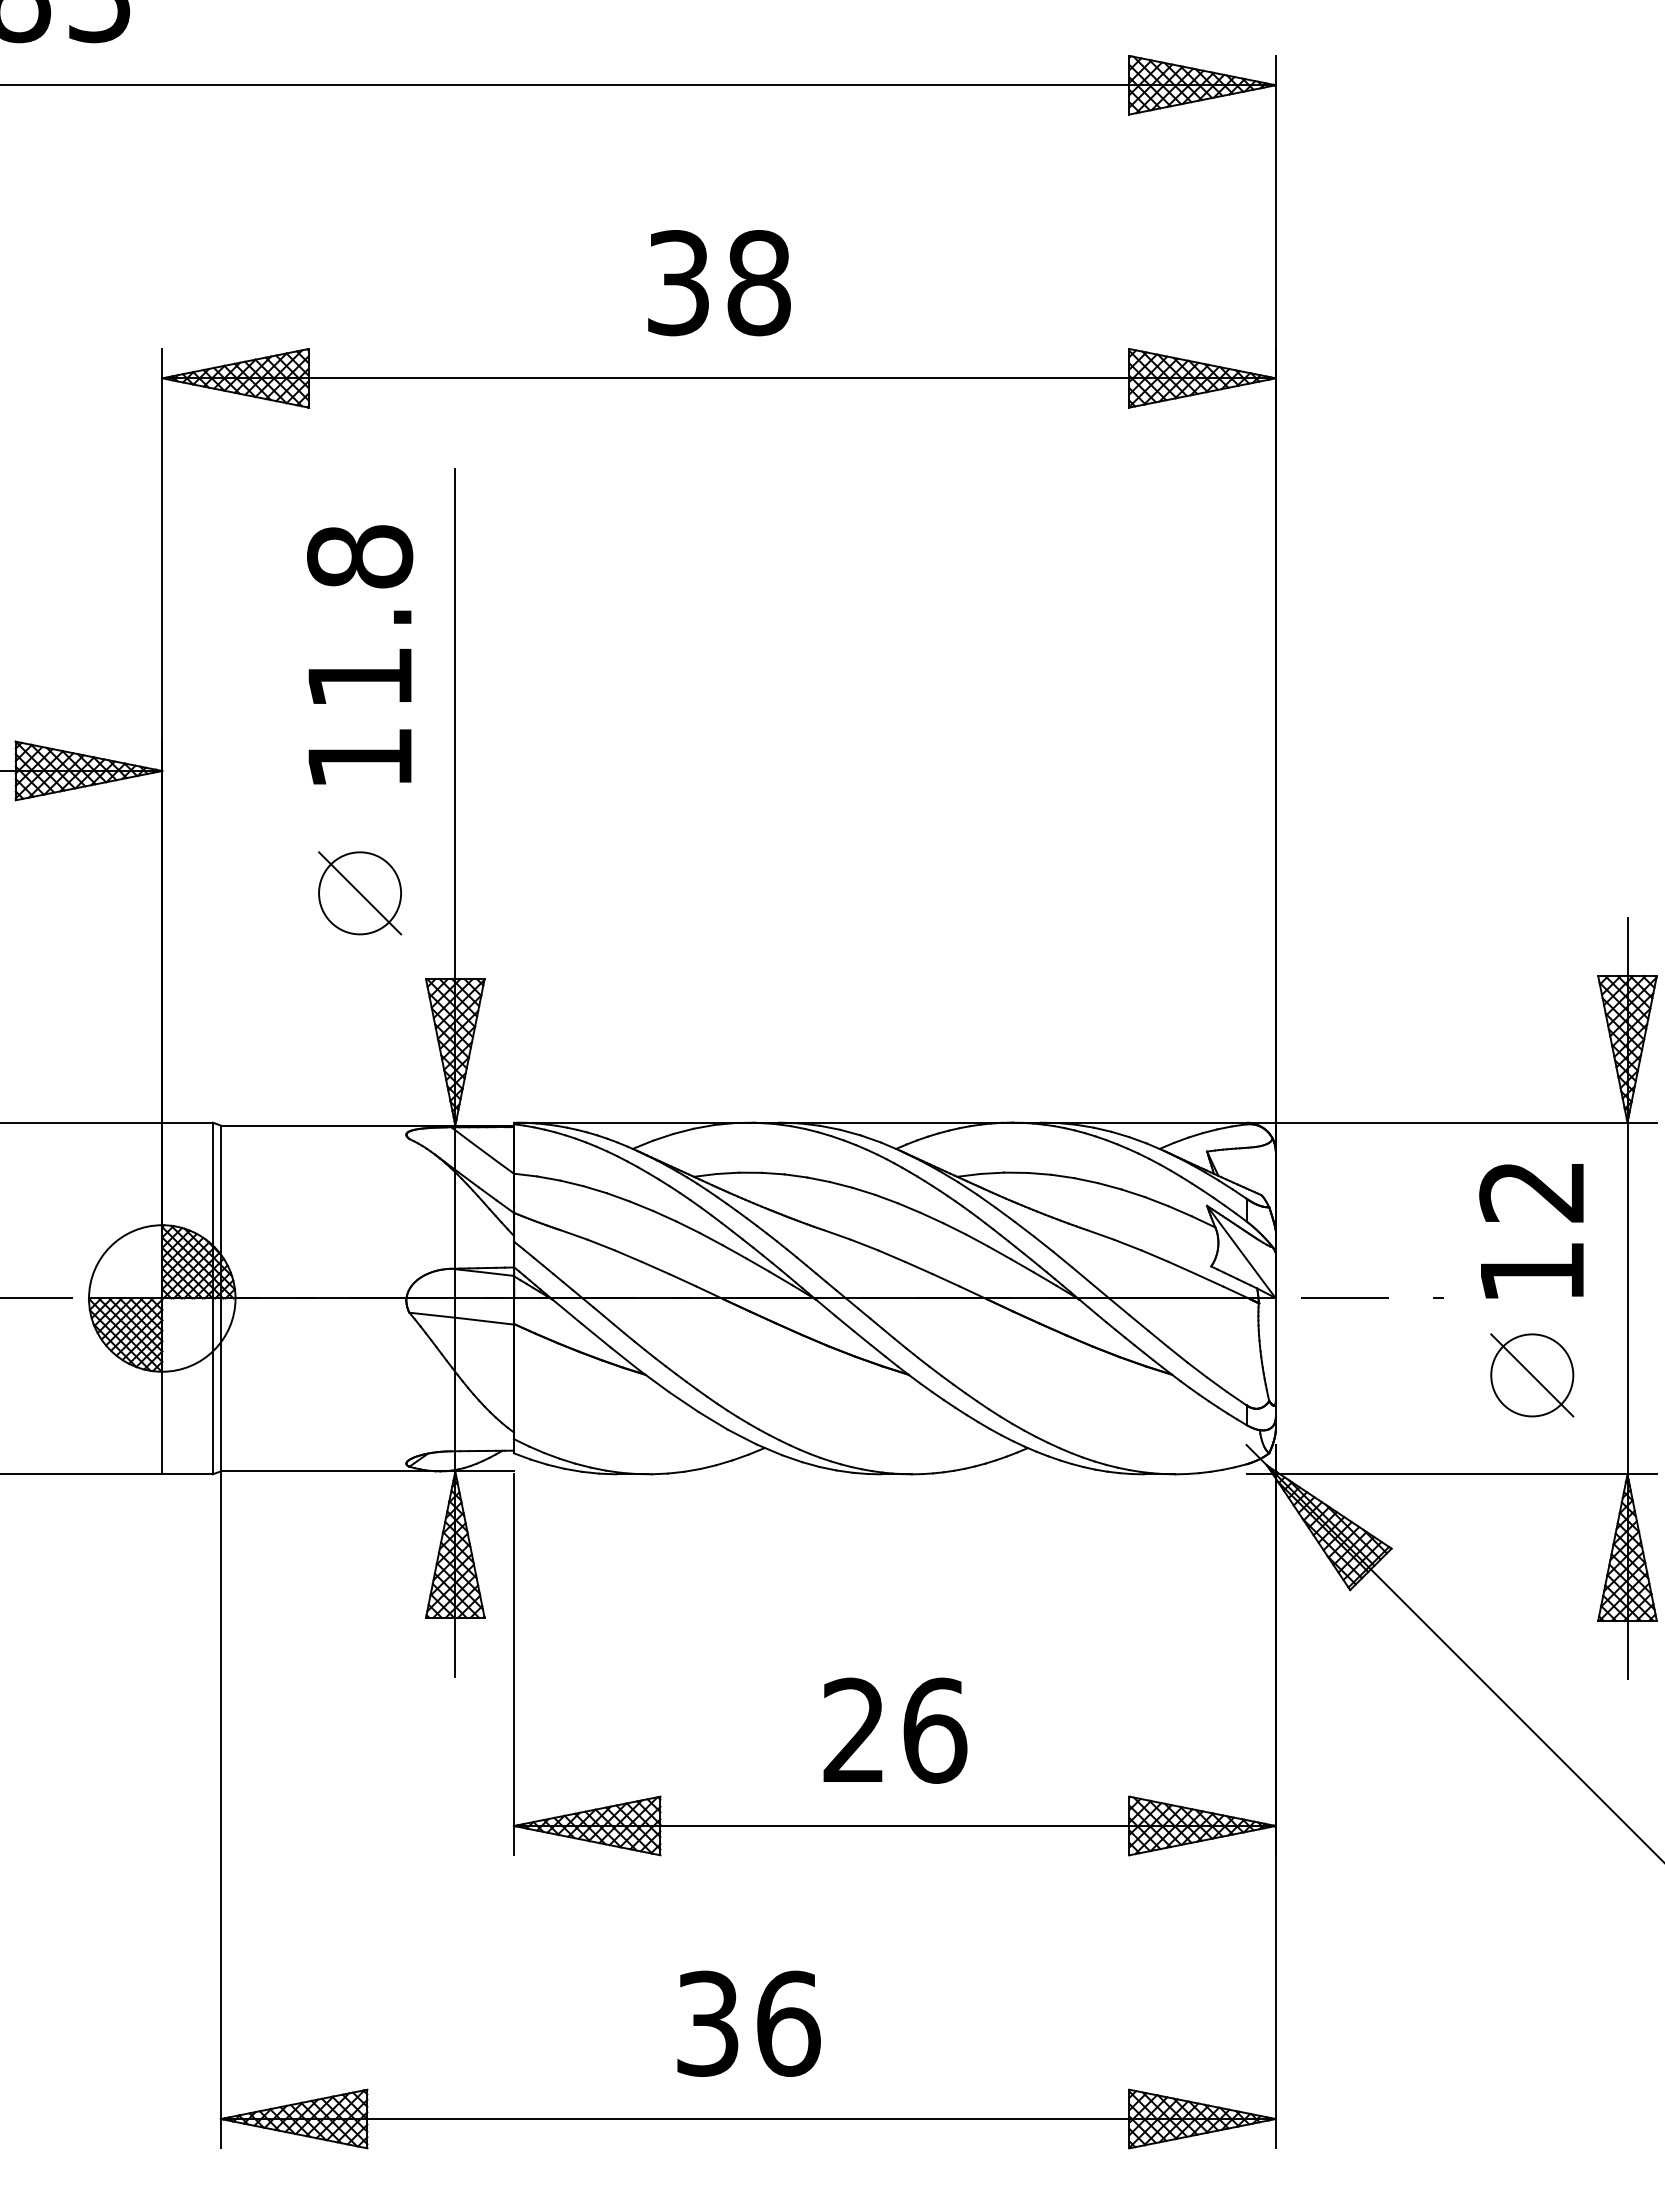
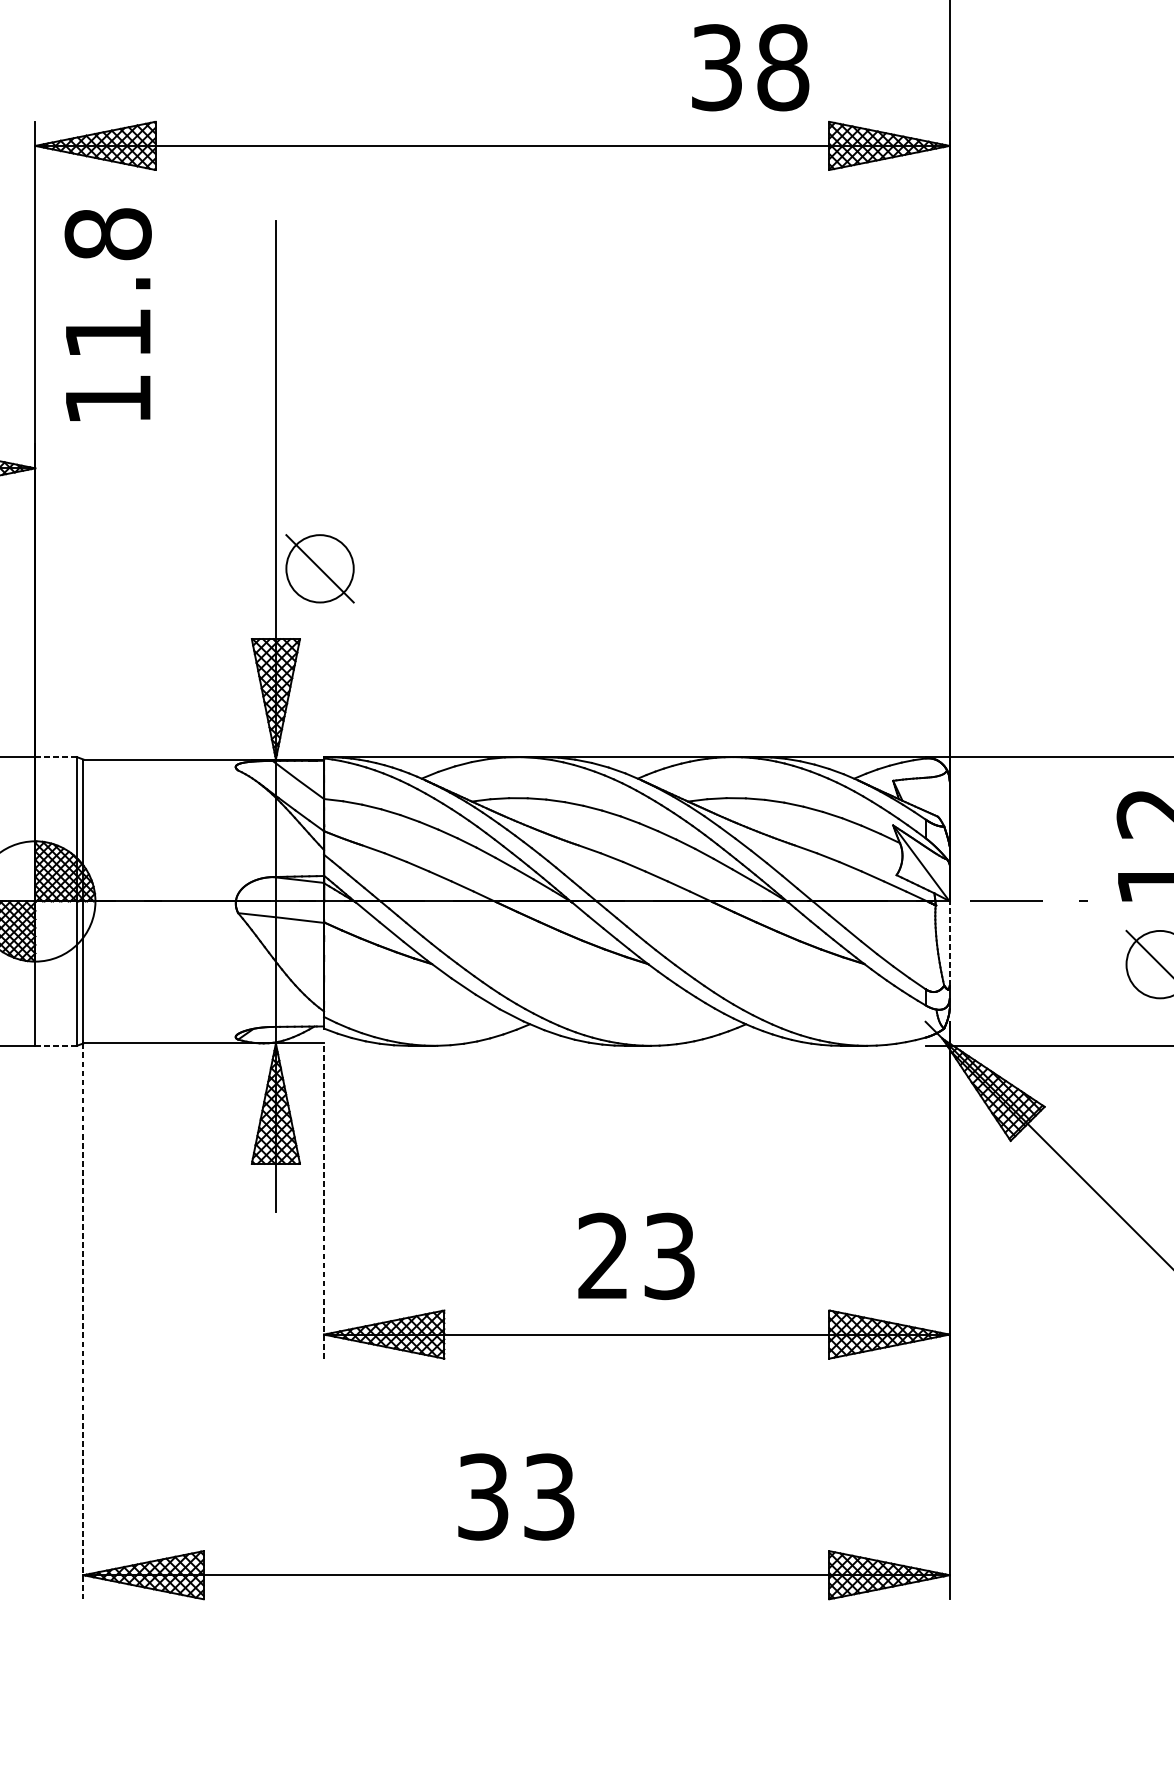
text: (719, 283) -> (750, 68), moved
text: (360, 654) -> (108, 314), moved
part: (360, 893) -> (320, 568), moved
line: (188, 1122) -> (56, 756), solid -> dashed
line: (1275, 1349) -> (949, 943), solid -> dashed
line: (188, 1474) -> (56, 1045), solid -> dashed
line: (513, 1665) -> (323, 1202), solid -> dashed
text: (935, 1730) -> (670, 1256), 26 -> 23
line: (220, 1810) -> (83, 1321), solid -> dashed
text: (788, 2023) -> (549, 1496), 36 -> 33

